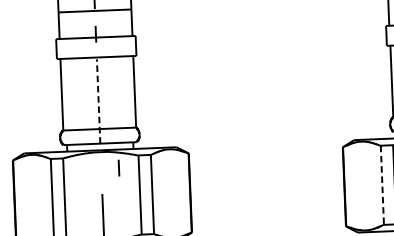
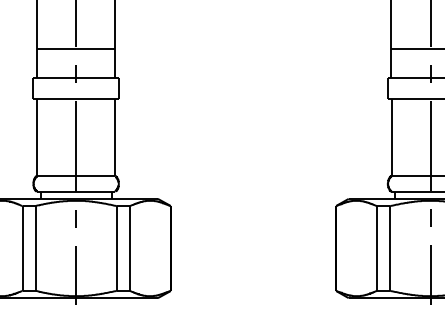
line: (98, 100) -> (76, 145), dashed -> solid
line: (118, 167) -> (75, 218), moved
line: (381, 185) -> (376, 248), dashed -> solid

